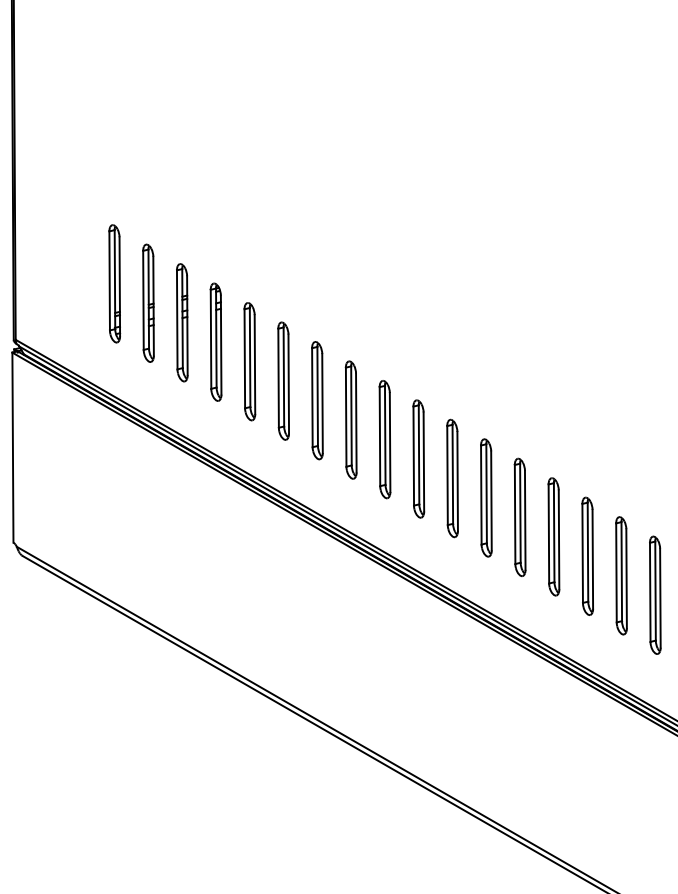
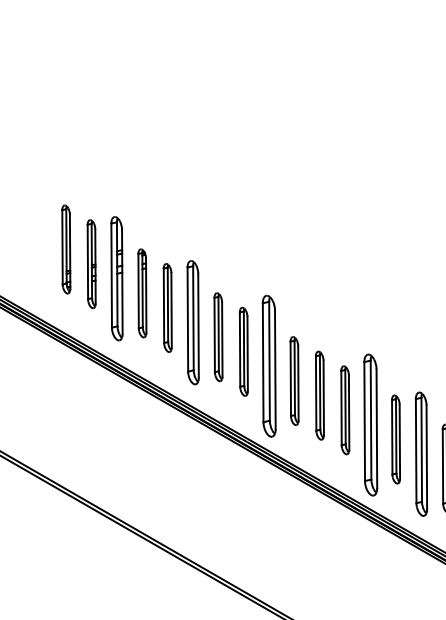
part: (182, 322) -> (117, 278), size x1.4
part: (283, 380) -> (193, 322), size x1.4
part: (384, 439) -> (268, 366), size x1.6
part: (519, 516) -> (370, 424), size x1.6
part: (587, 555) -> (421, 453), size x1.4

